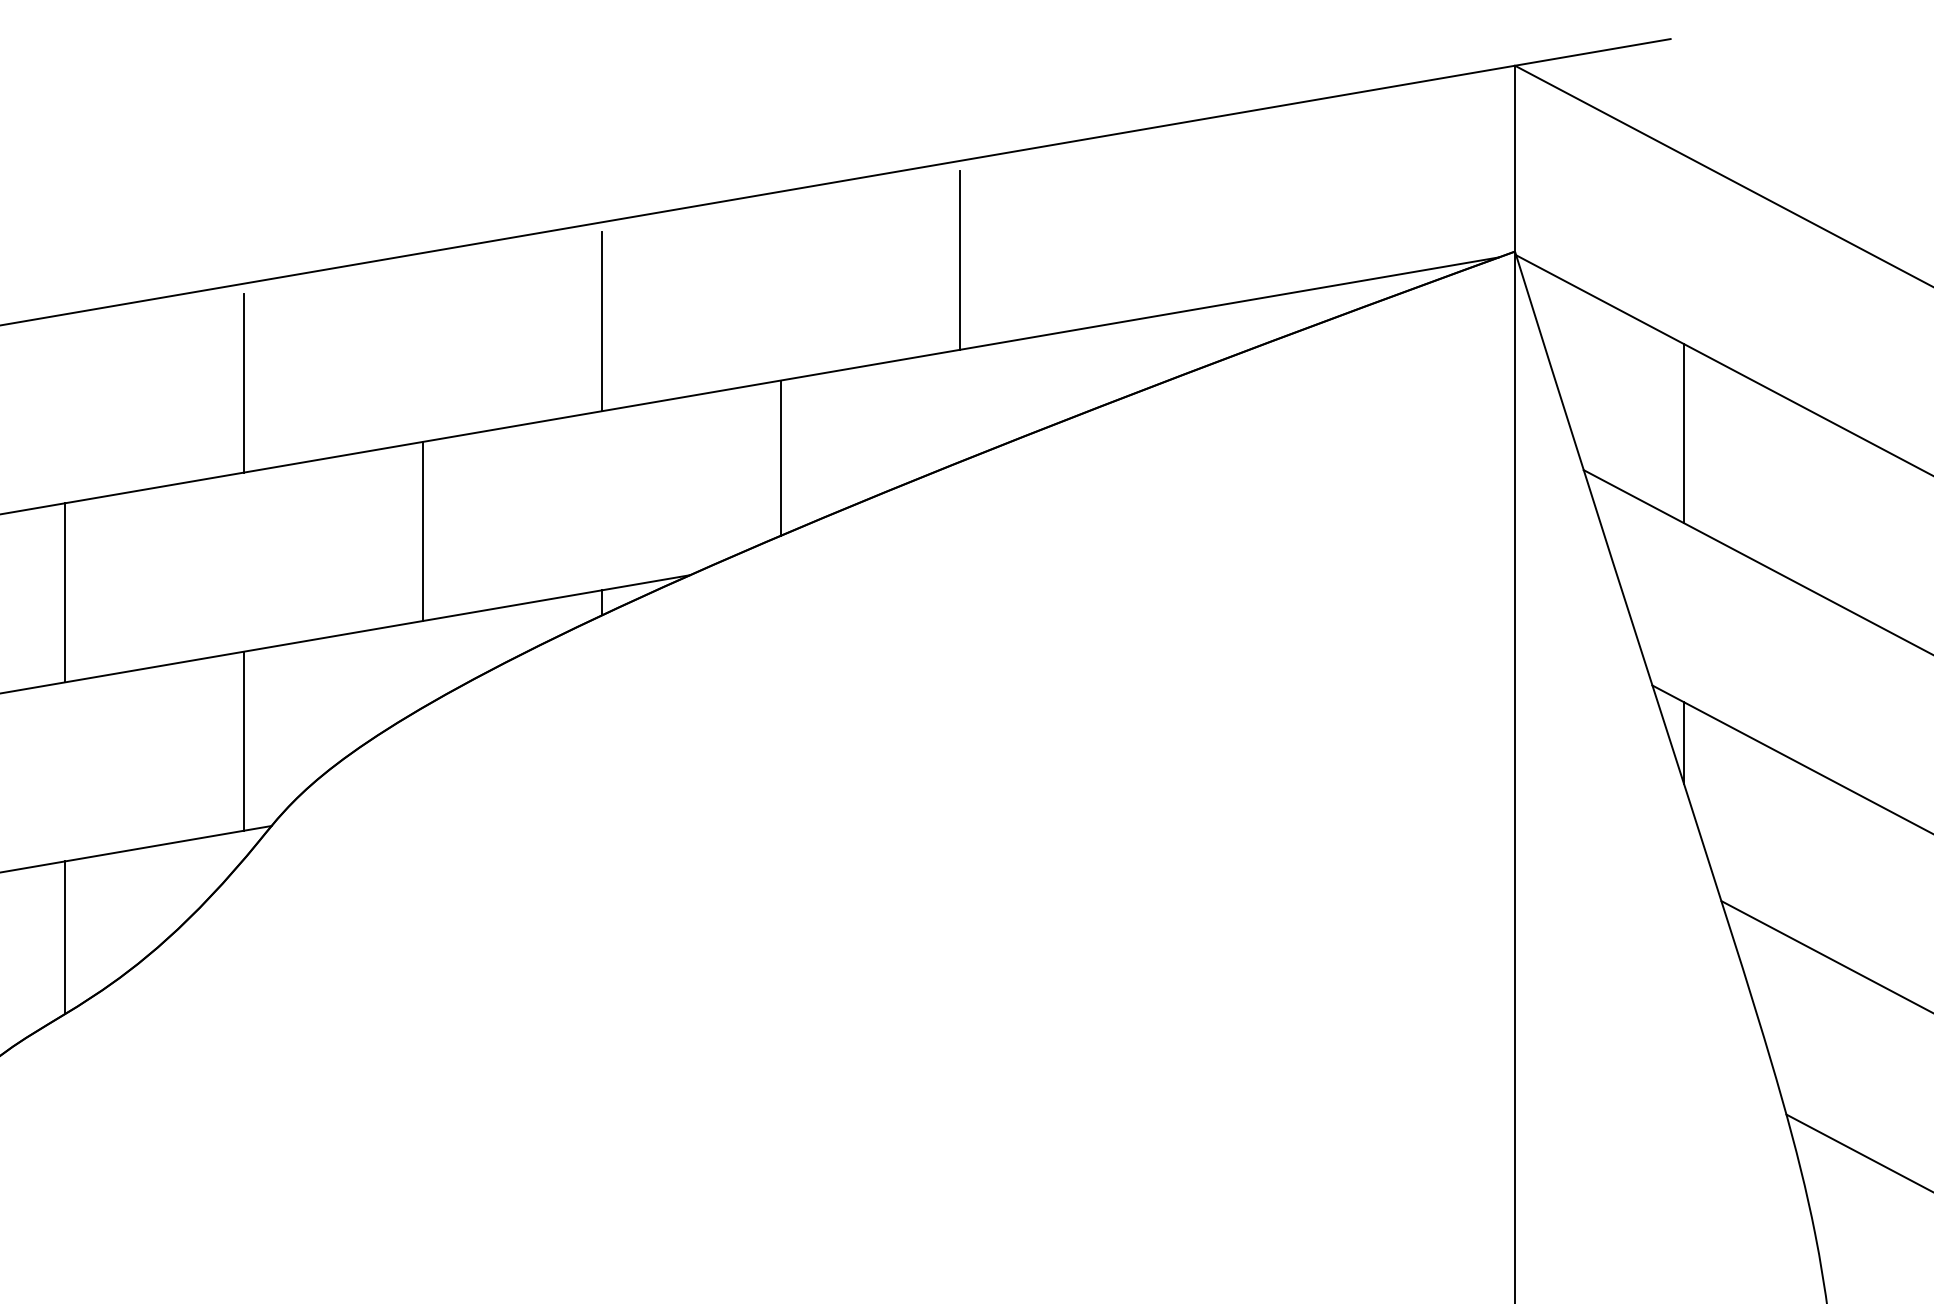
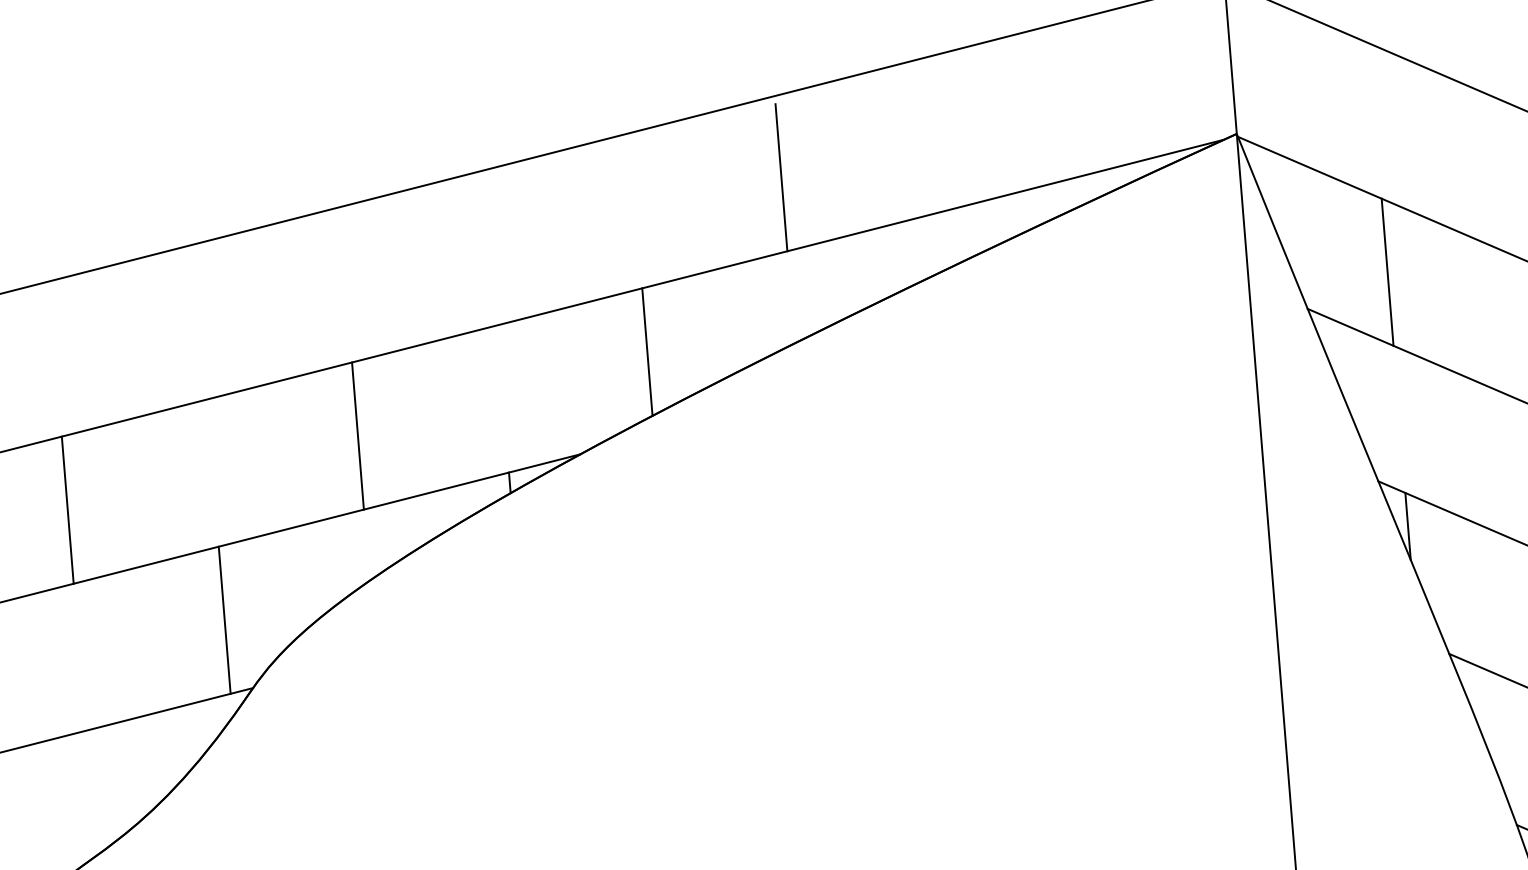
line: (602, 321) -> (491, 251), removed
line: (243, 382) -> (200, 325), removed
line: (64, 937) -> (90, 793), removed

